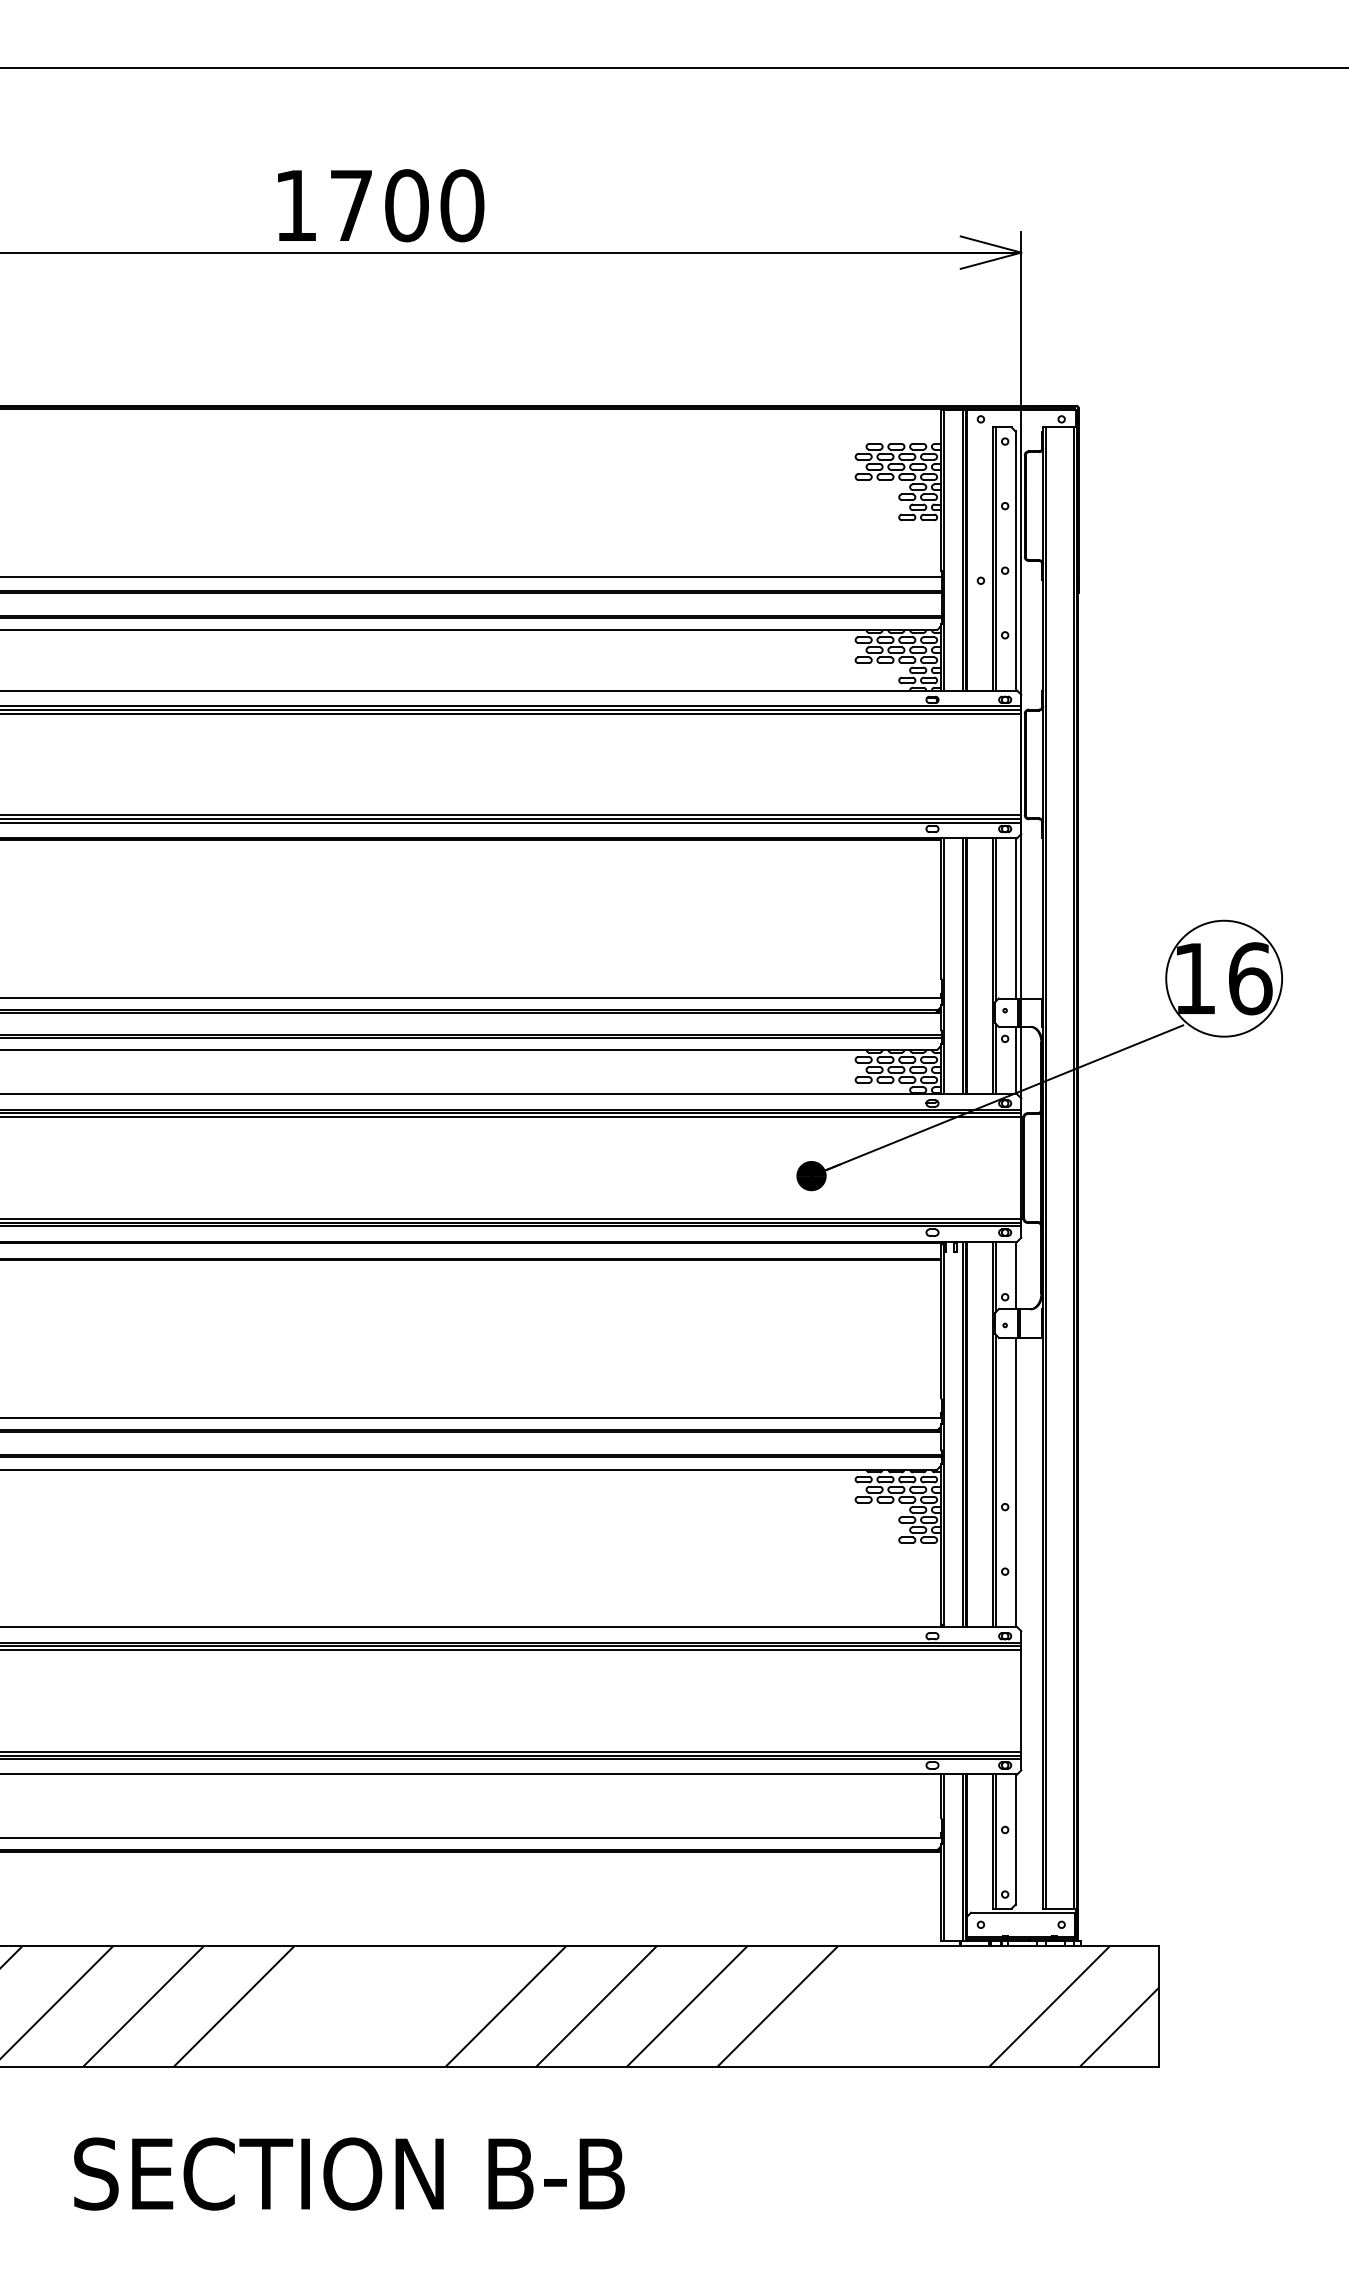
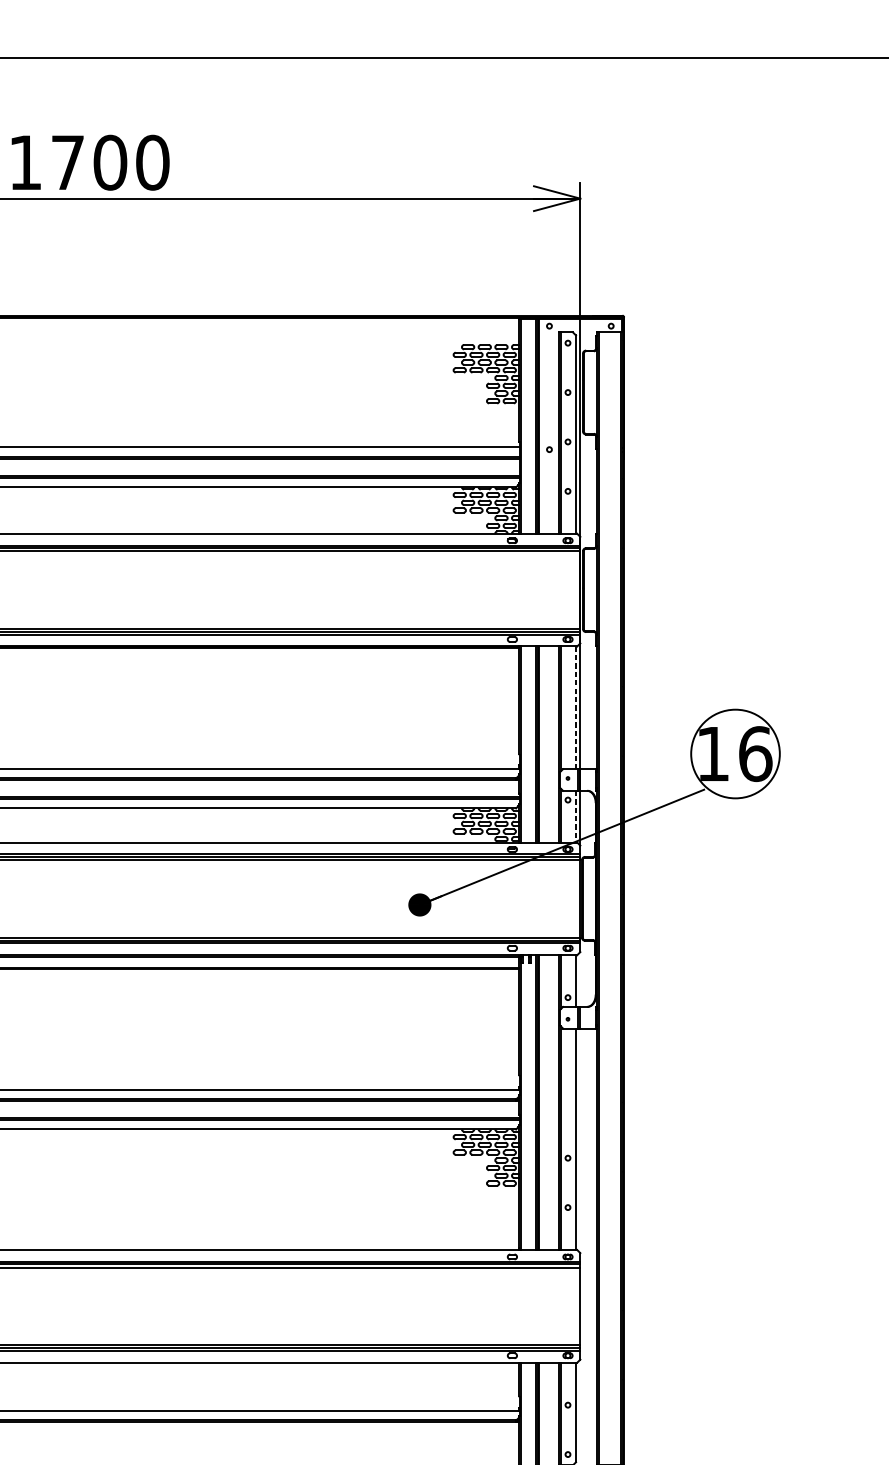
line: (1015, 918) -> (575, 707), solid -> dashed
line: (1015, 1060) -> (575, 816), solid -> dashed

